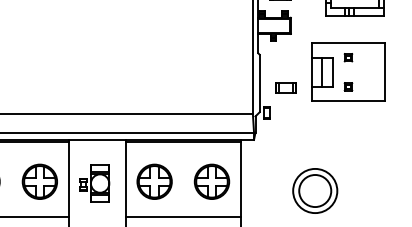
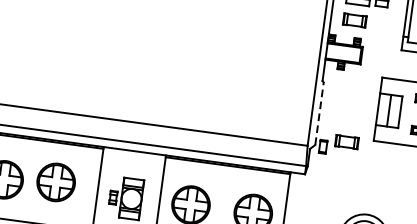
line: (259, 83) -> (319, 113), solid -> dashed
part: (285, 87) -> (346, 141), moved
part: (39, 181) -> (55, 182), moved

